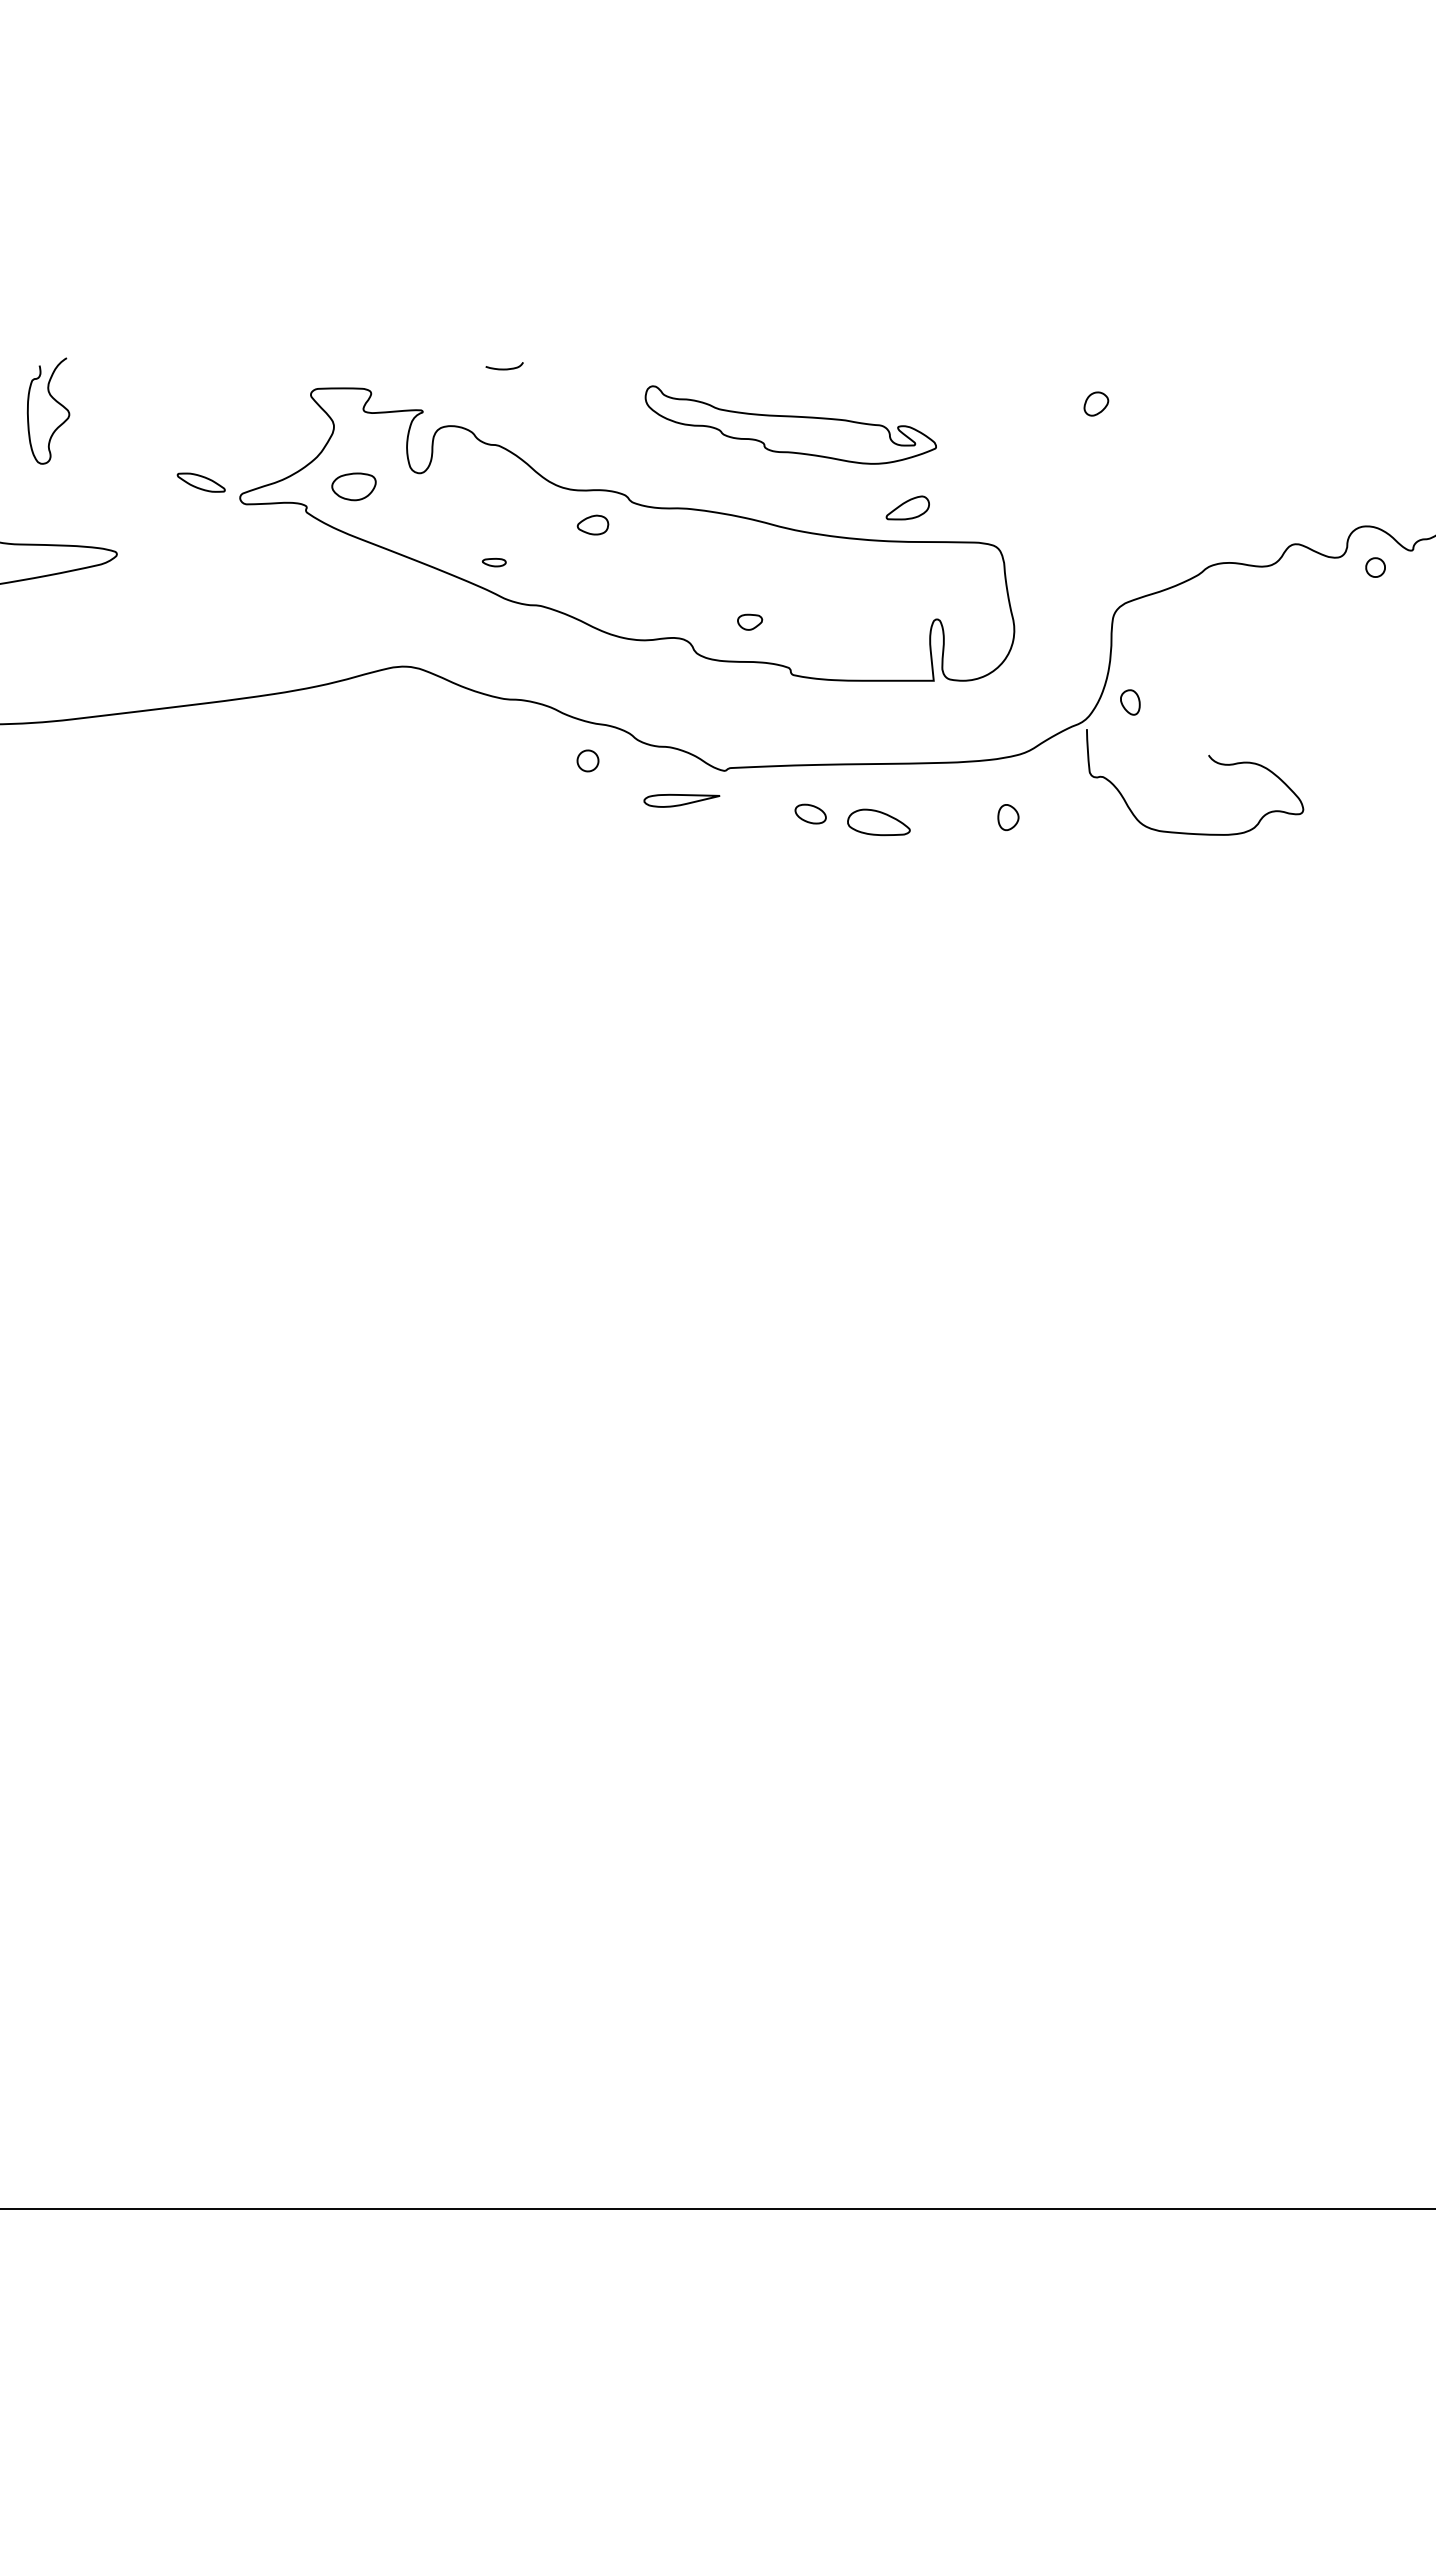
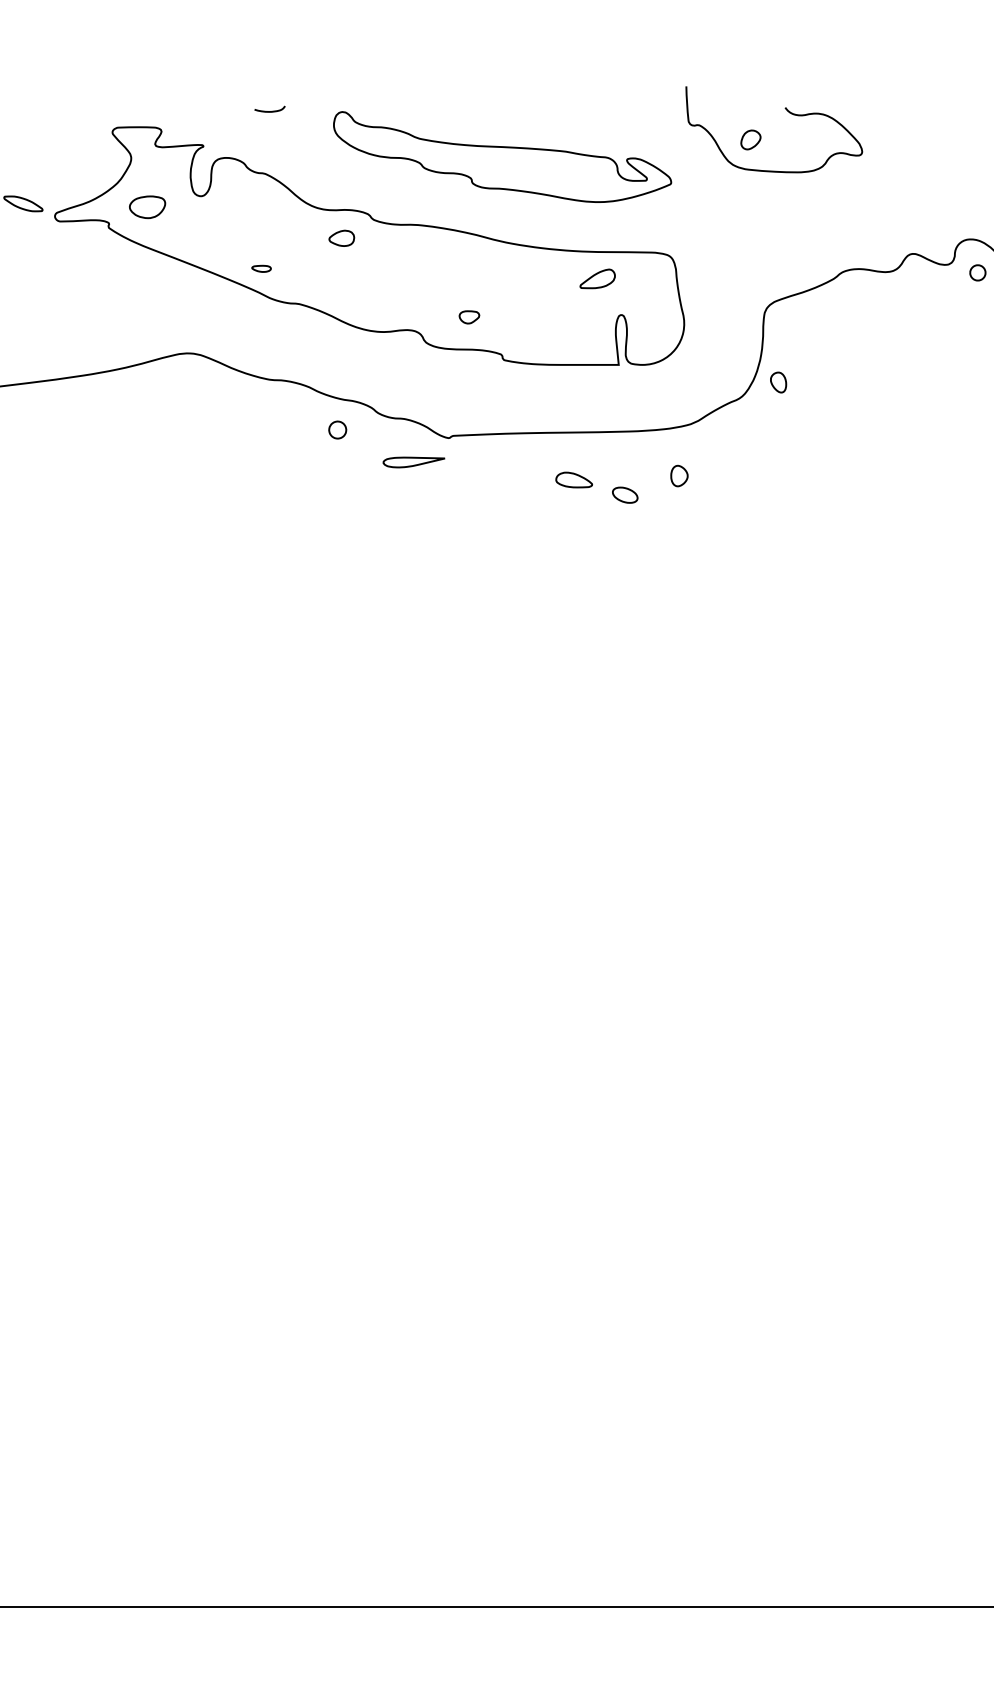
part: (790, 424) -> (502, 156), size x1.43
part: (907, 507) -> (597, 278), moved
curve: (1211, 760) -> (787, 111), moved
part: (810, 813) -> (625, 494), moved
part: (878, 822) -> (573, 480), size x0.71

